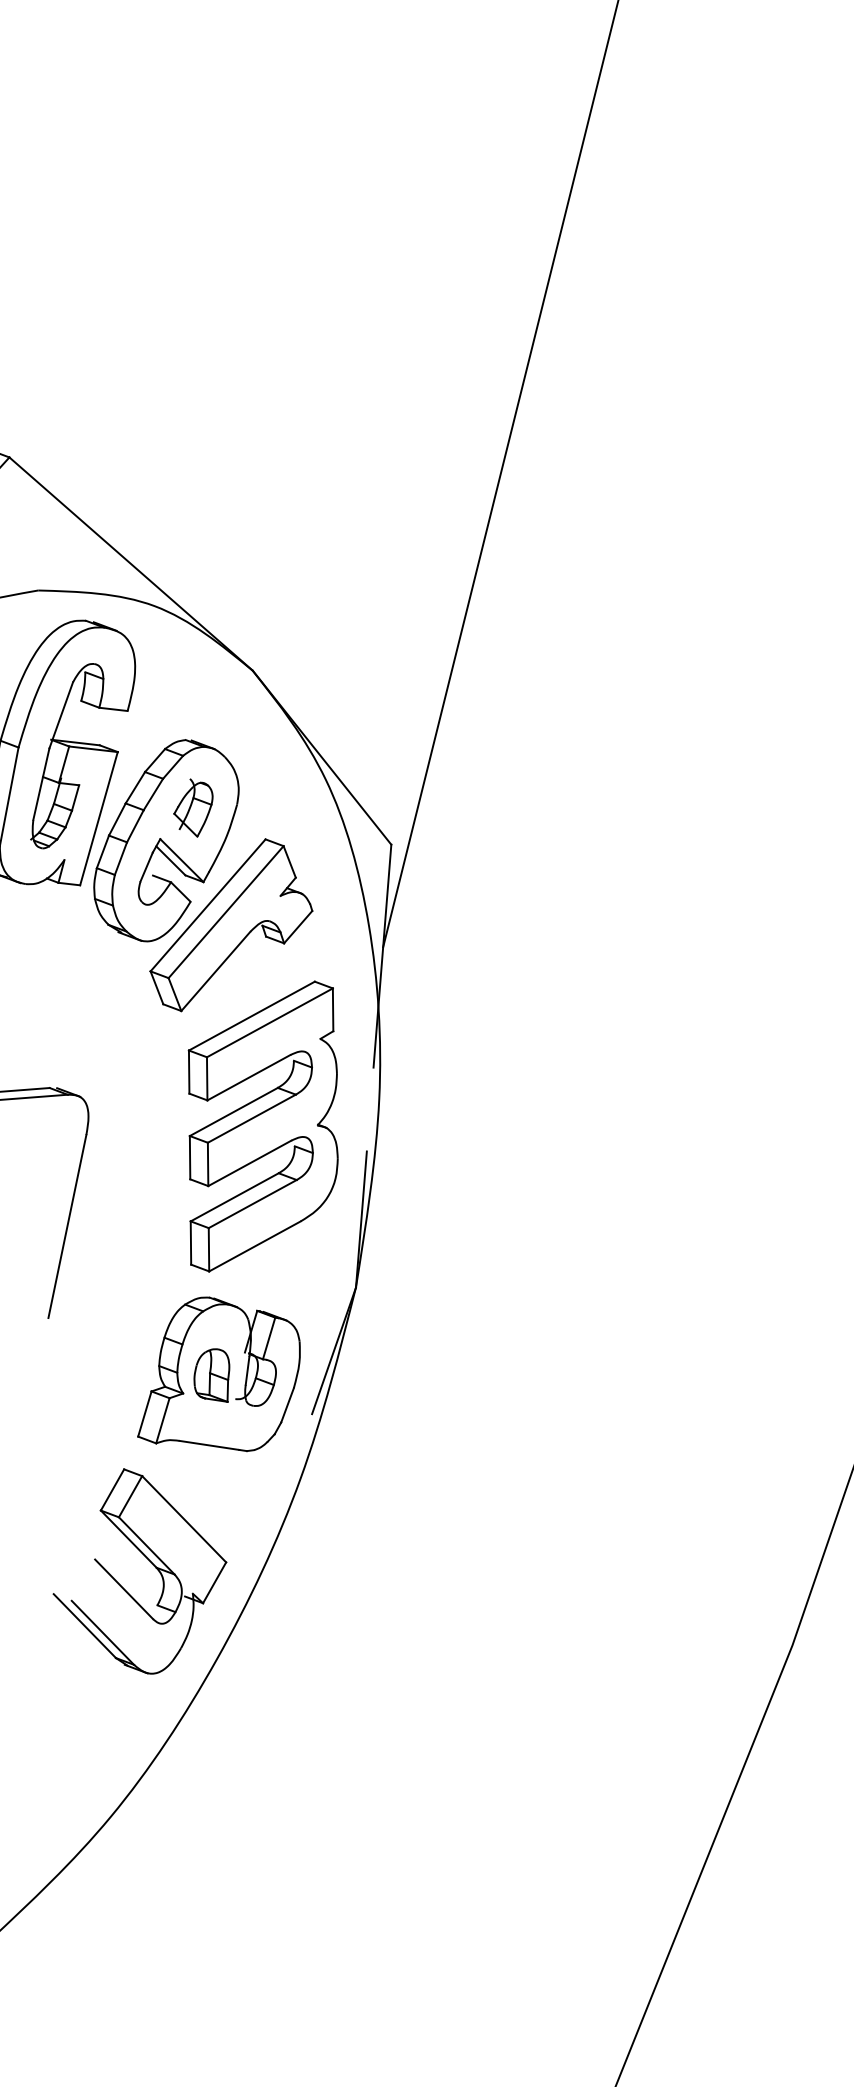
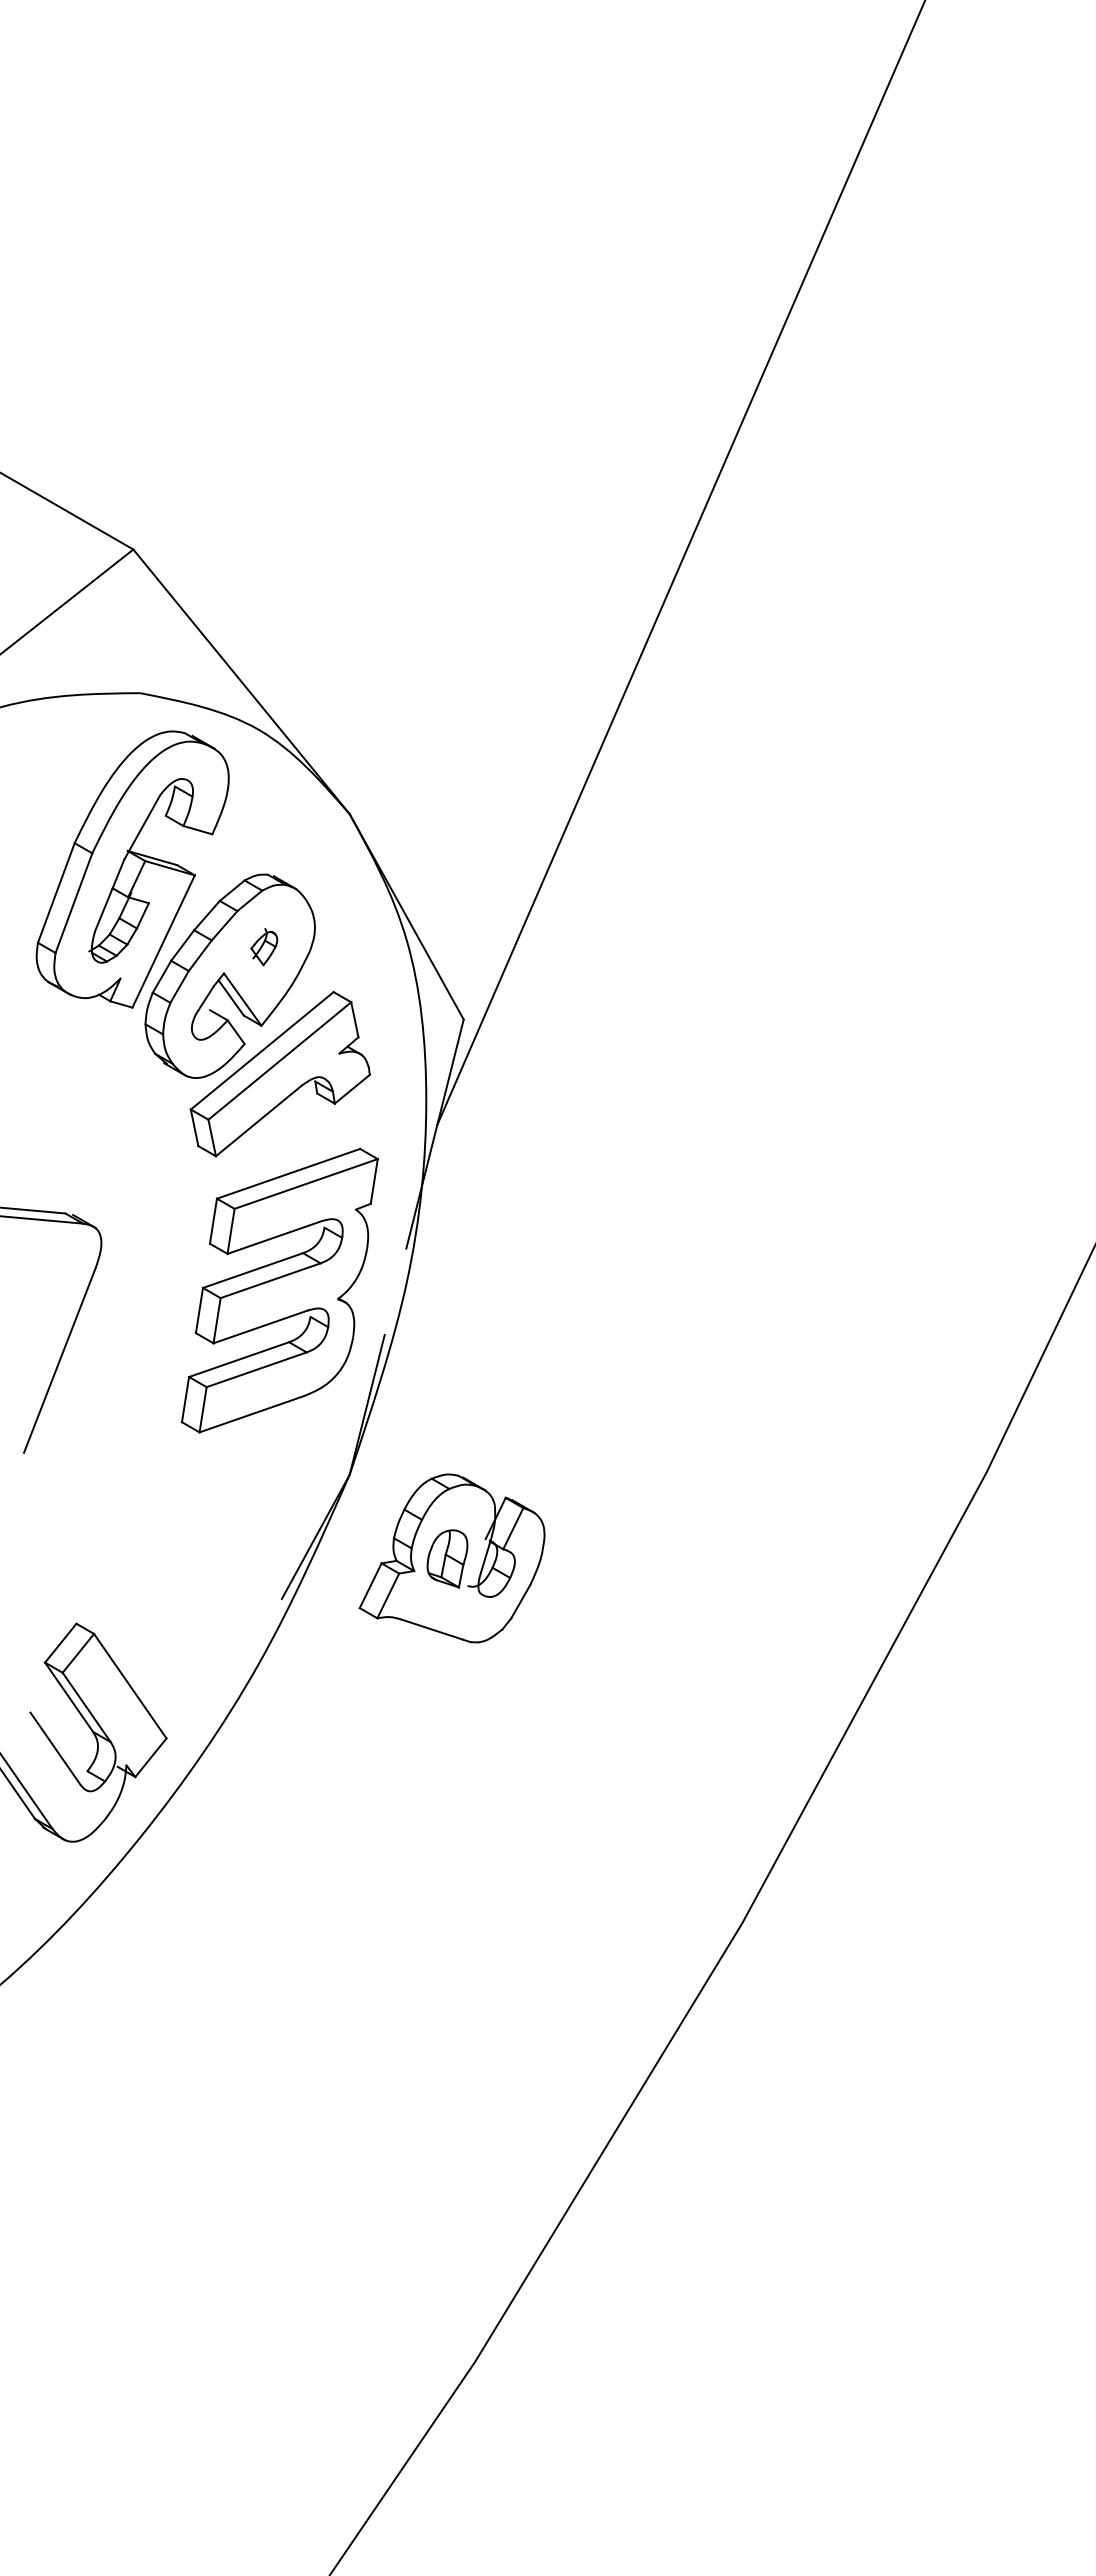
part: (192, 807) -> (263, 946), size x0.6
part: (216, 1375) -> (451, 1558), moved

